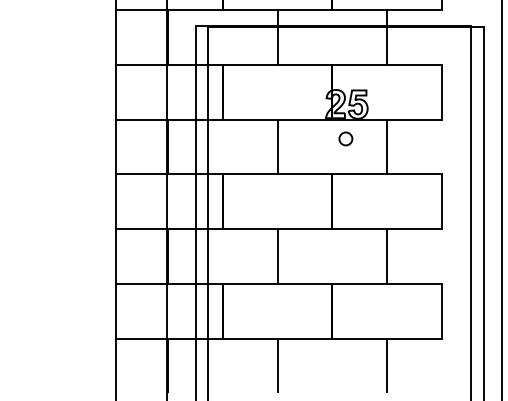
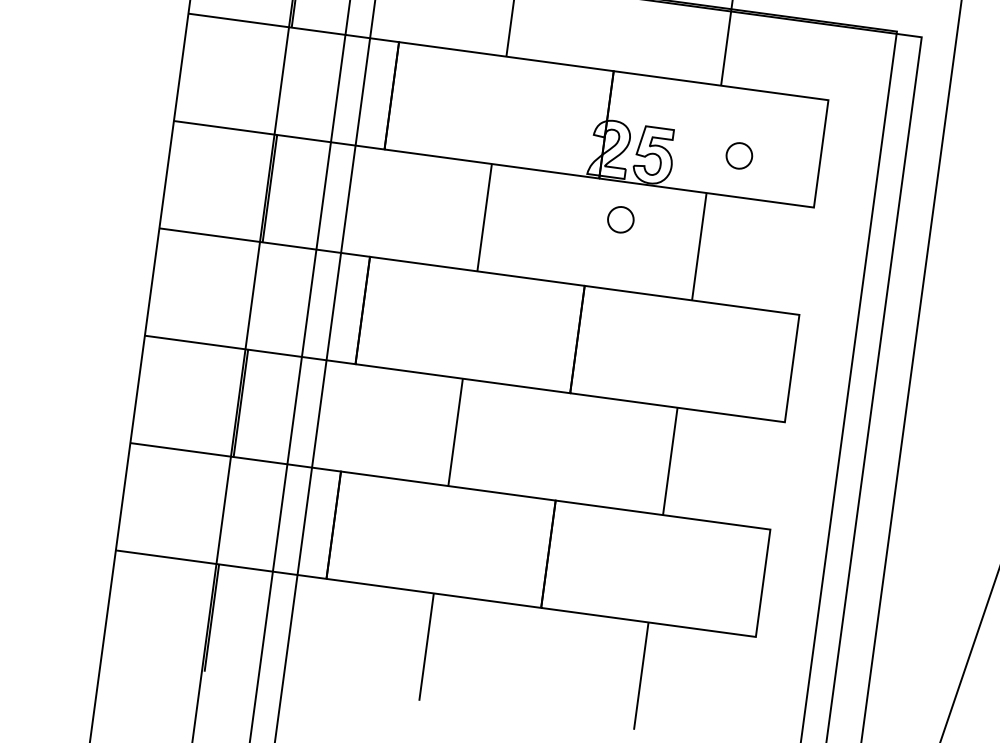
part: (400, 98) -> (738, 154), added

